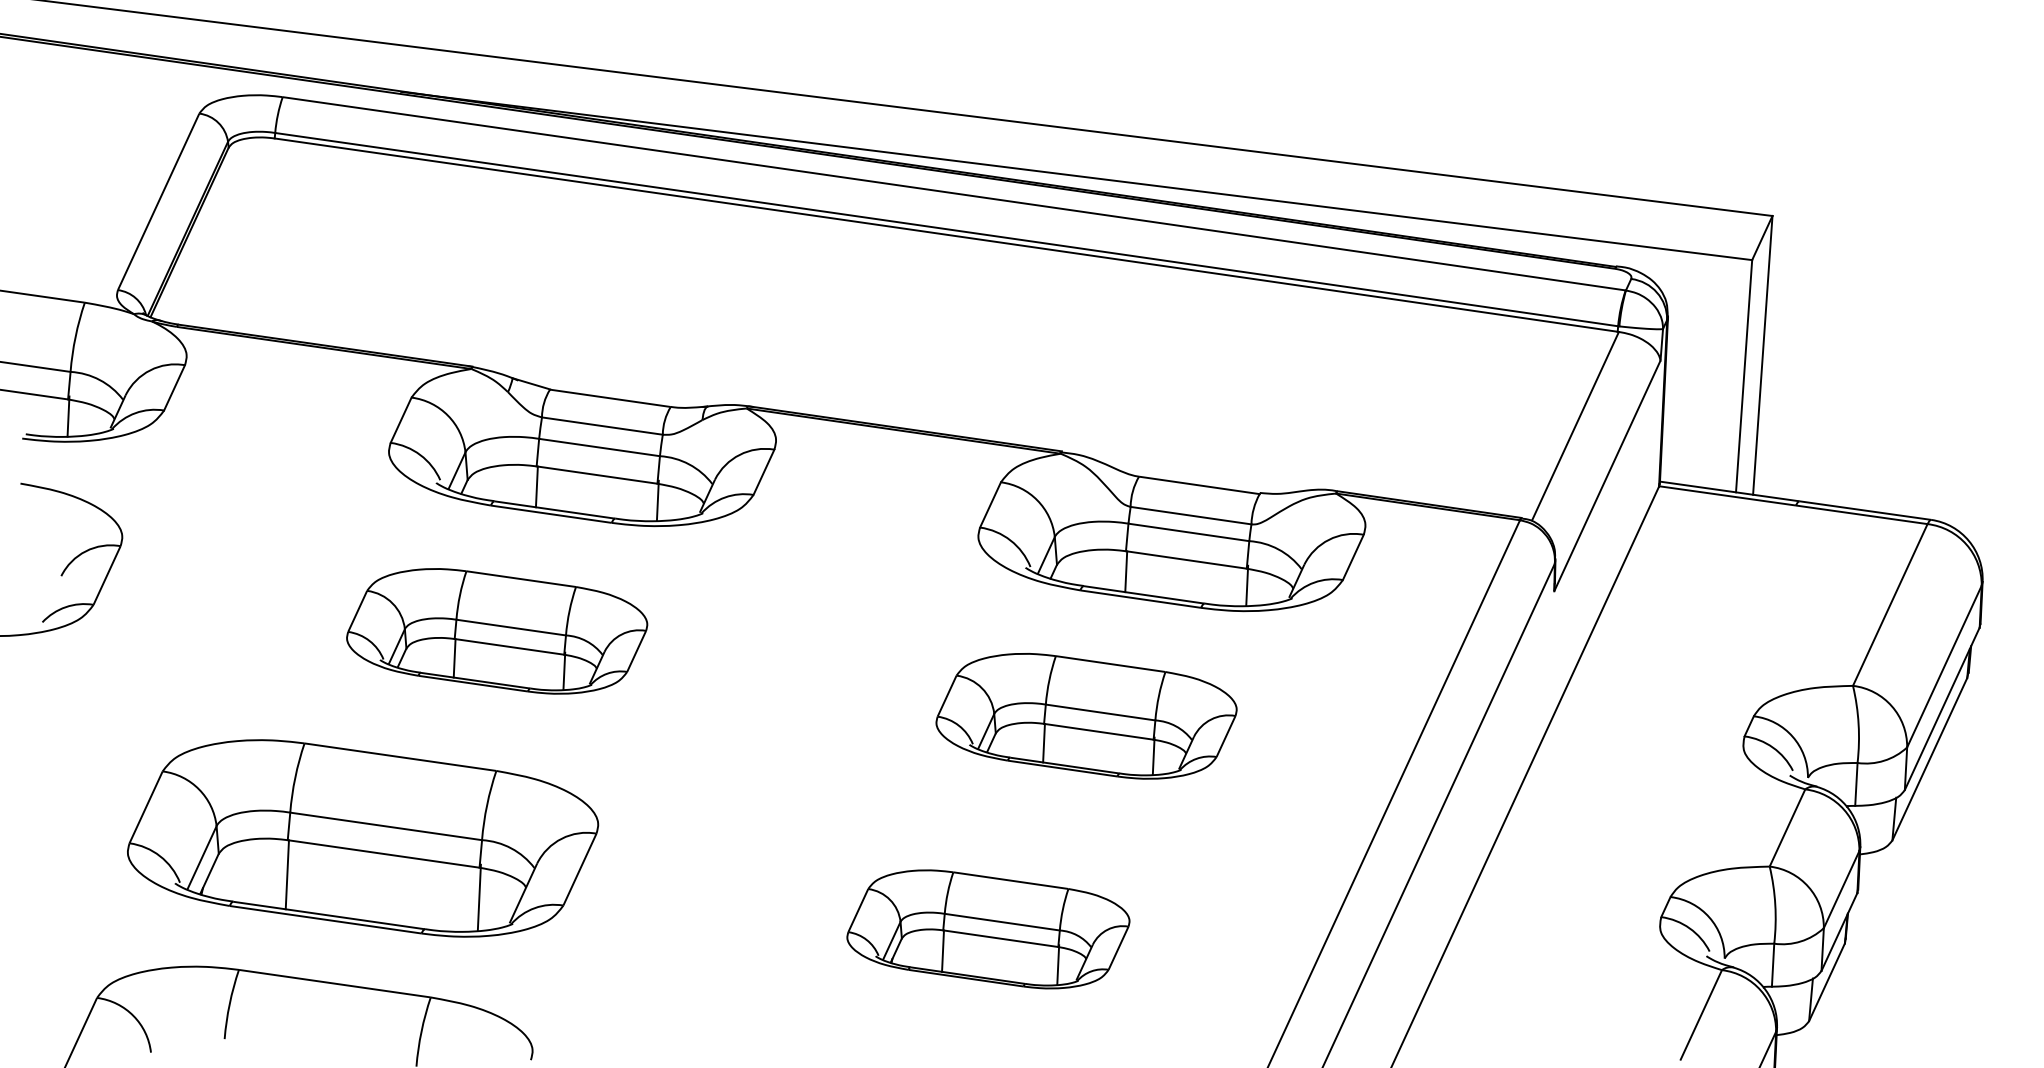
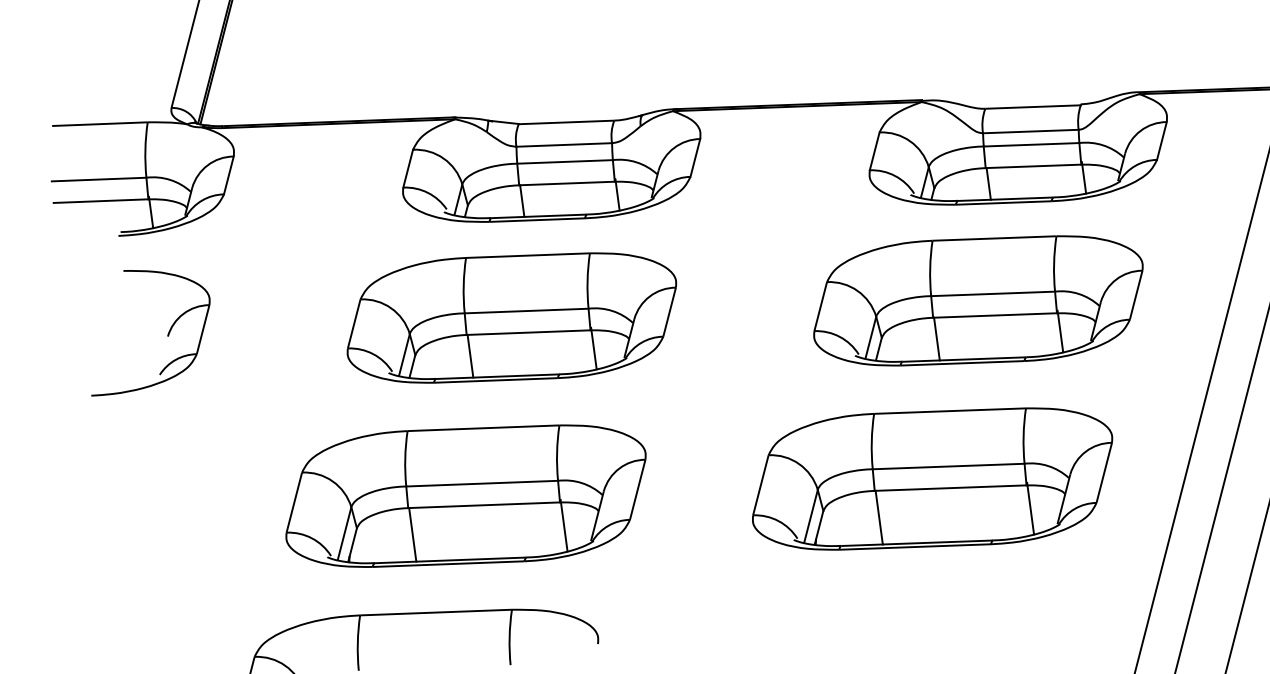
part: (496, 631) -> (511, 318), size x1.43
part: (1086, 716) -> (978, 301), size x1.43
part: (363, 838) -> (466, 496), moved
part: (988, 929) -> (932, 479), size x1.67

